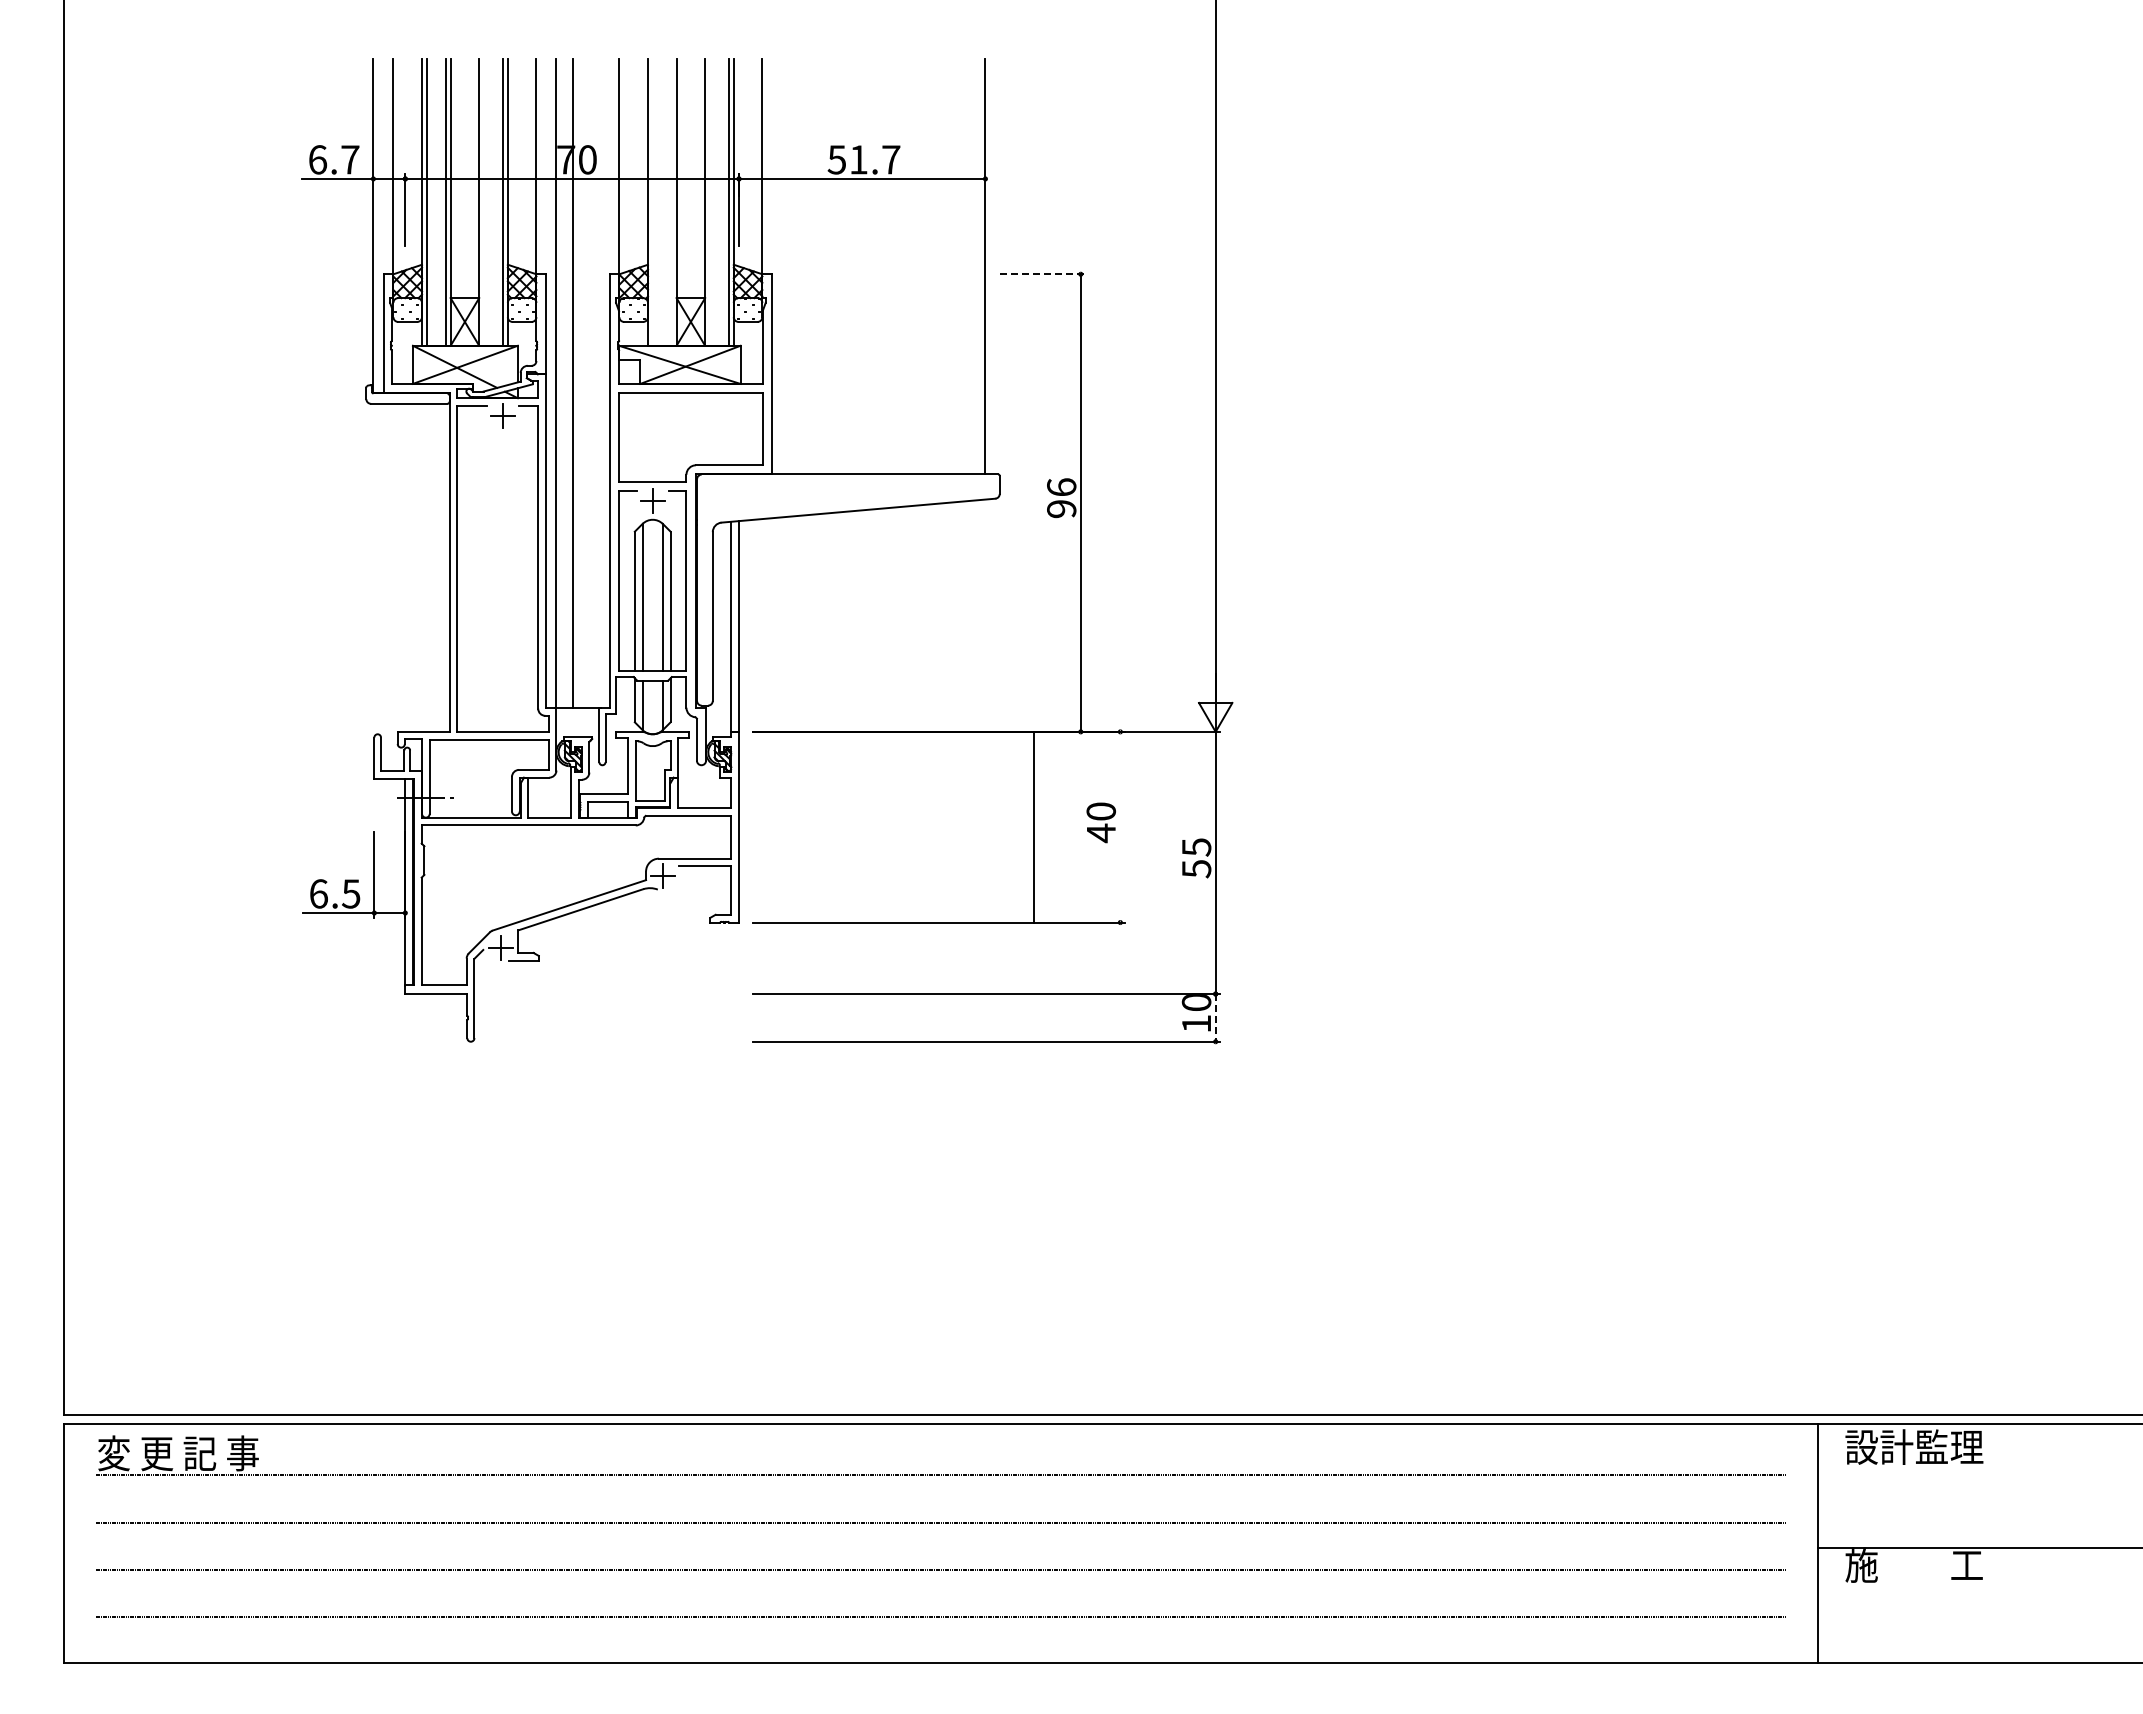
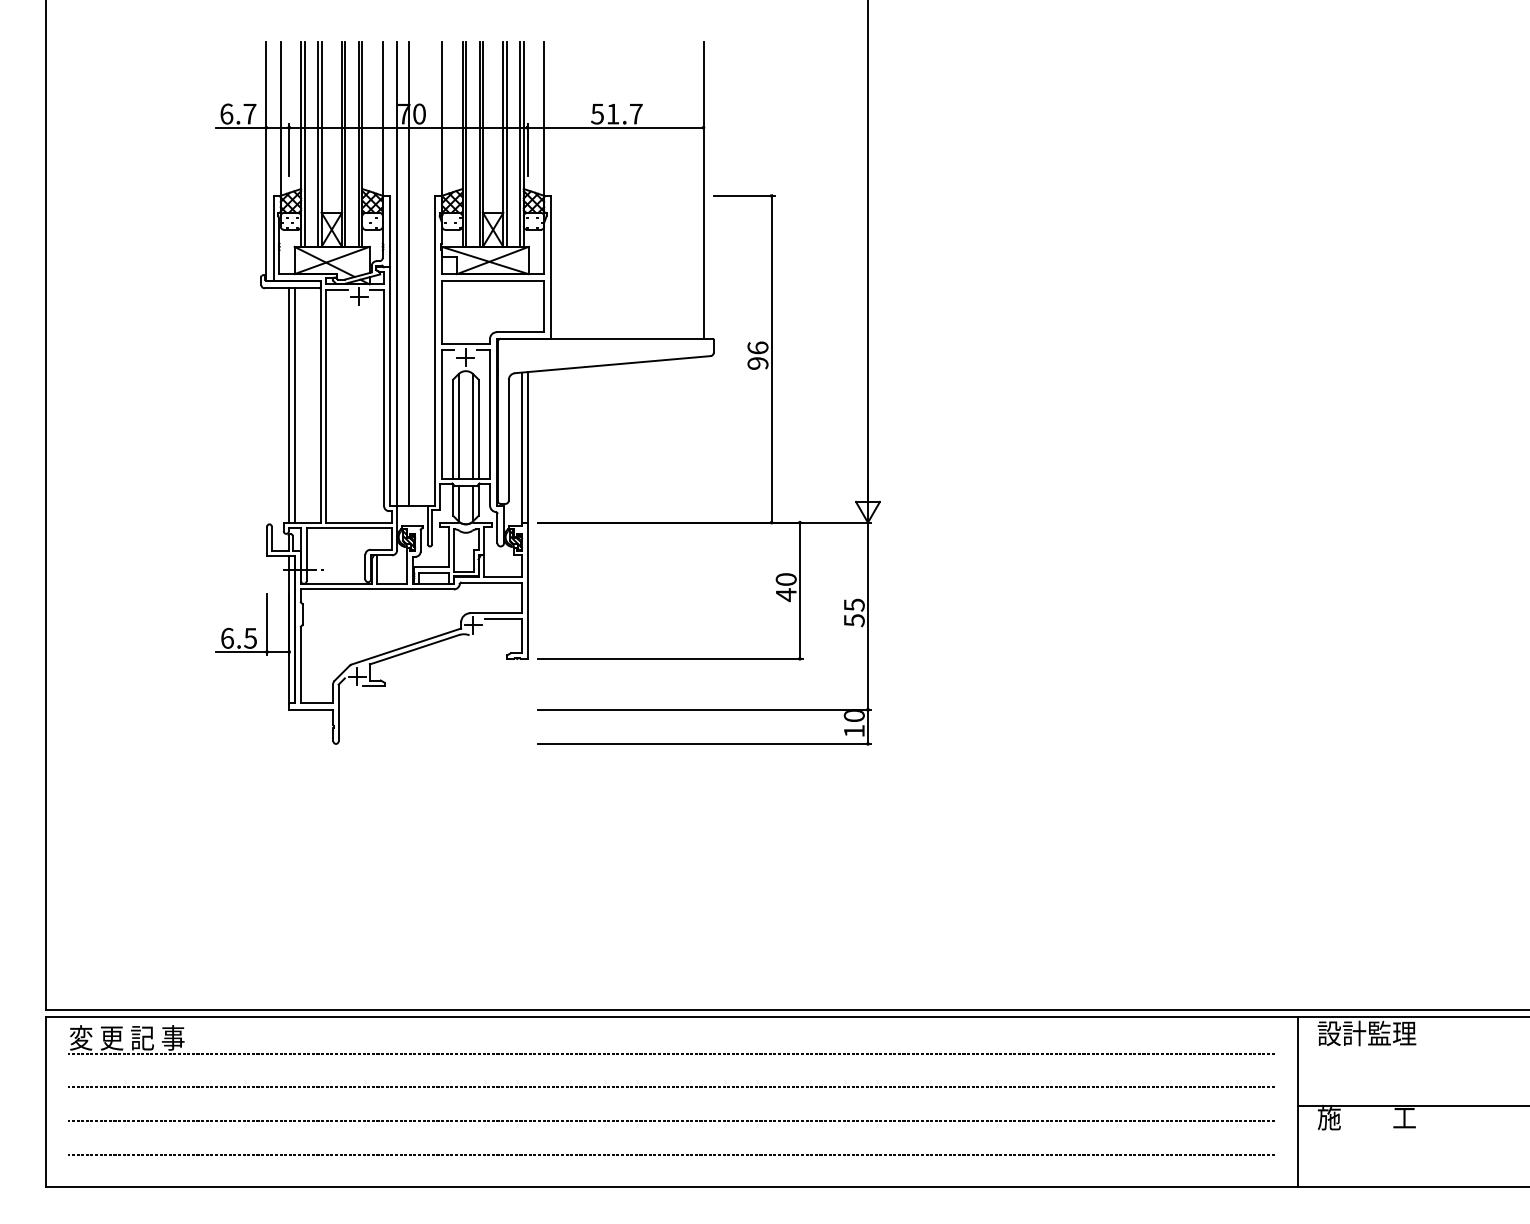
line: (484, 201) -> (345, 143), added
line: (652, 201) -> (465, 143), added
line: (671, 201) -> (479, 143), added
line: (709, 201) -> (506, 143), added
line: (1042, 274) -> (744, 195), dashed -> solid
line: (405, 567) -> (289, 405), added
line: (413, 567) -> (295, 405), added
line: (1034, 826) -> (799, 590), moved
line: (1215, 1017) -> (867, 726), dashed -> solid

